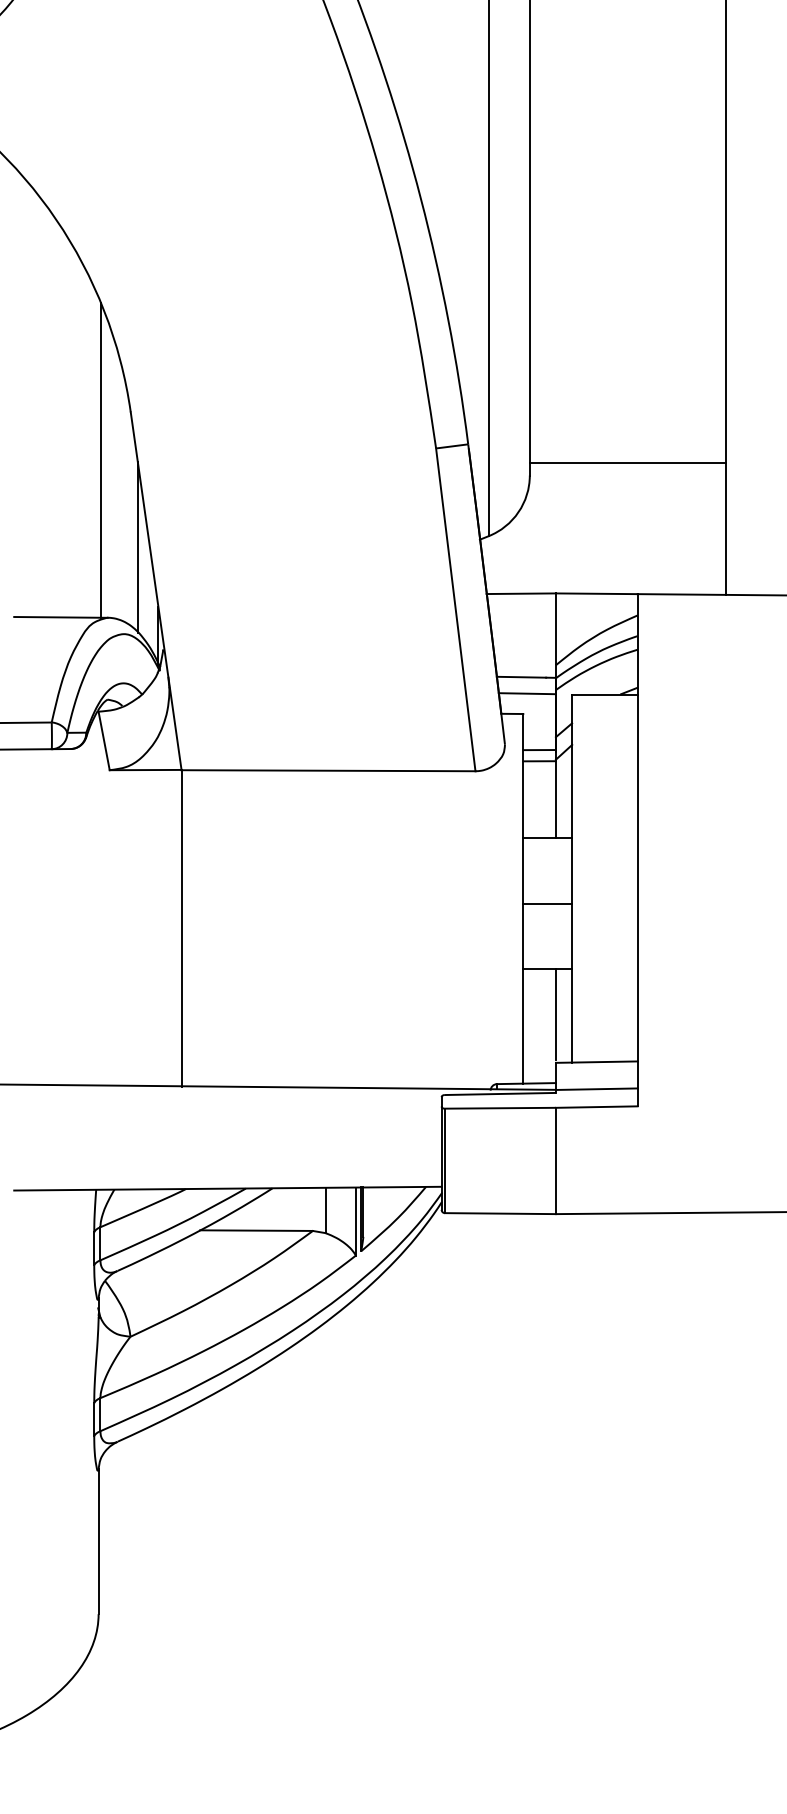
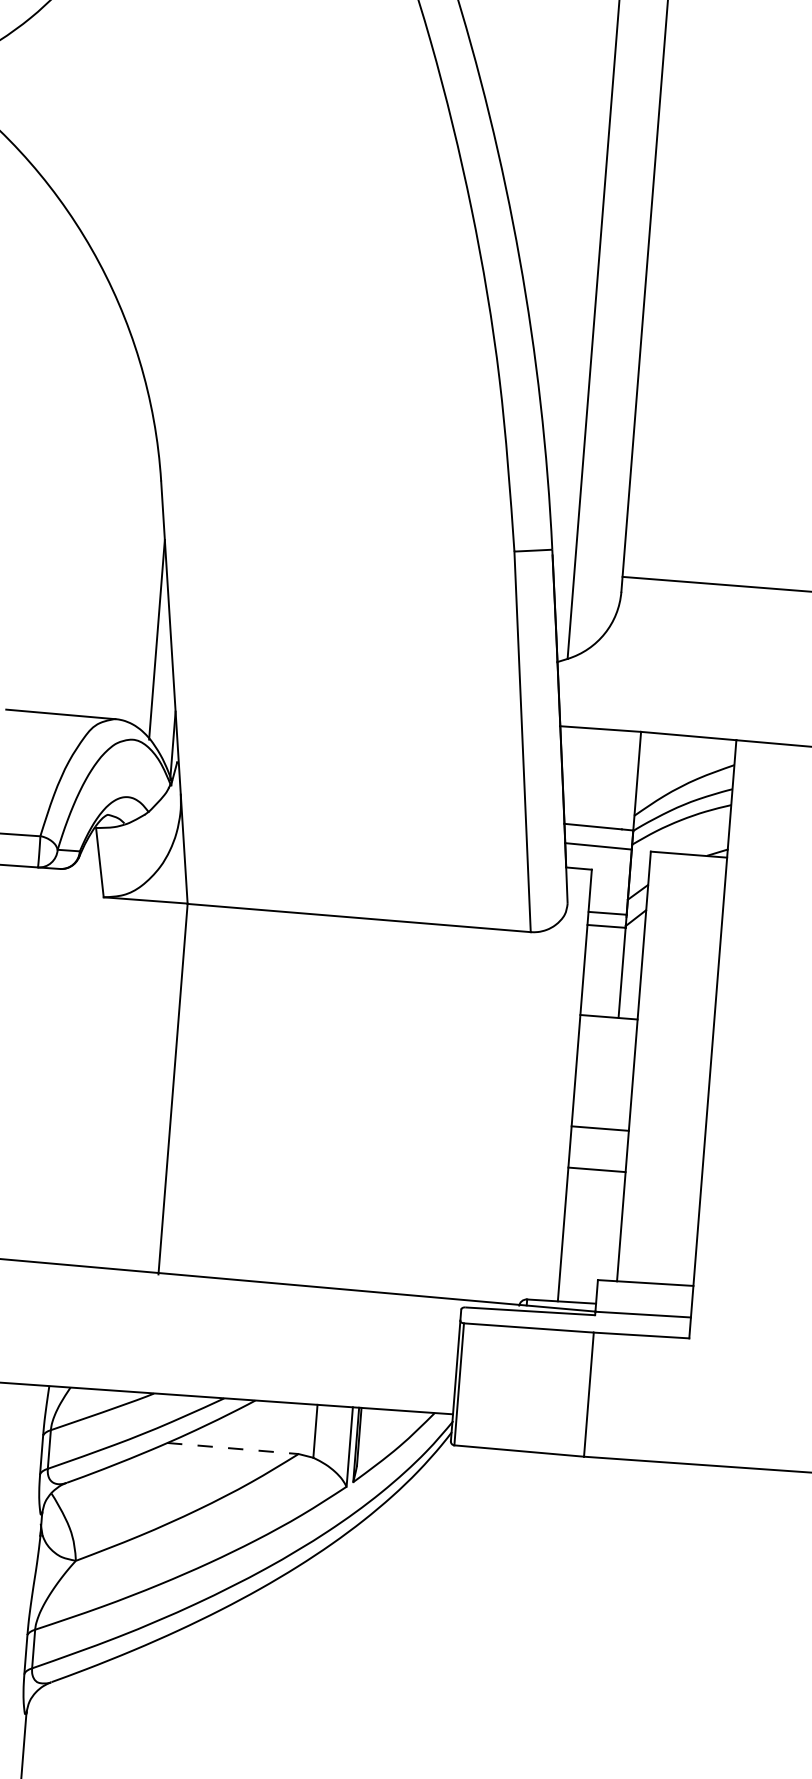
line: (100, 459) -> (121, 533), removed
line: (547, 903) -> (599, 1128), moved
line: (555, 1014) -> (601, 1223), removed
line: (257, 1230) -> (233, 1448), solid -> dashed

